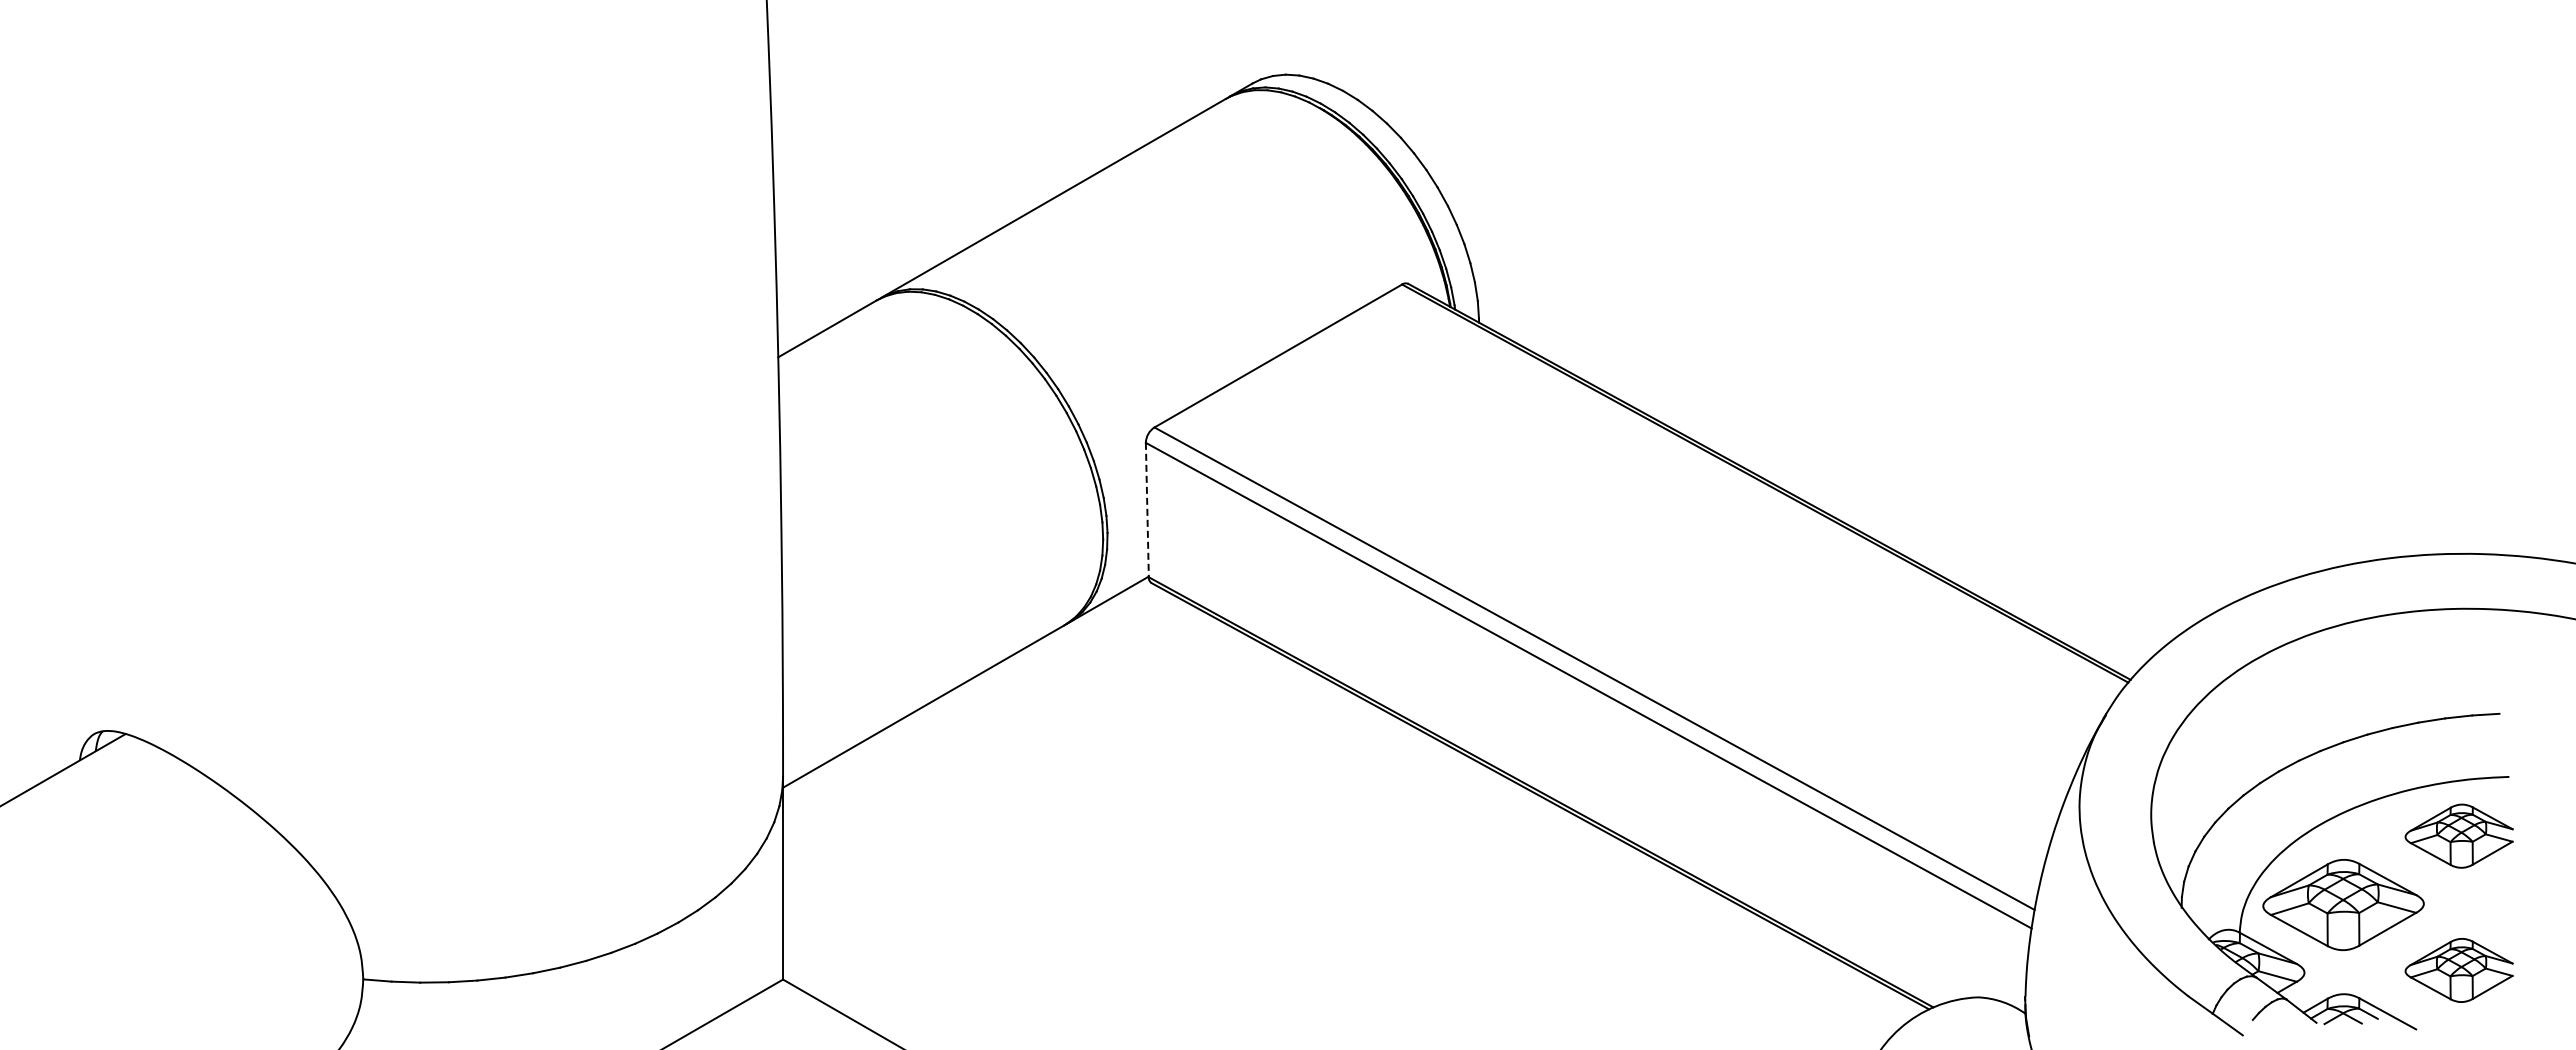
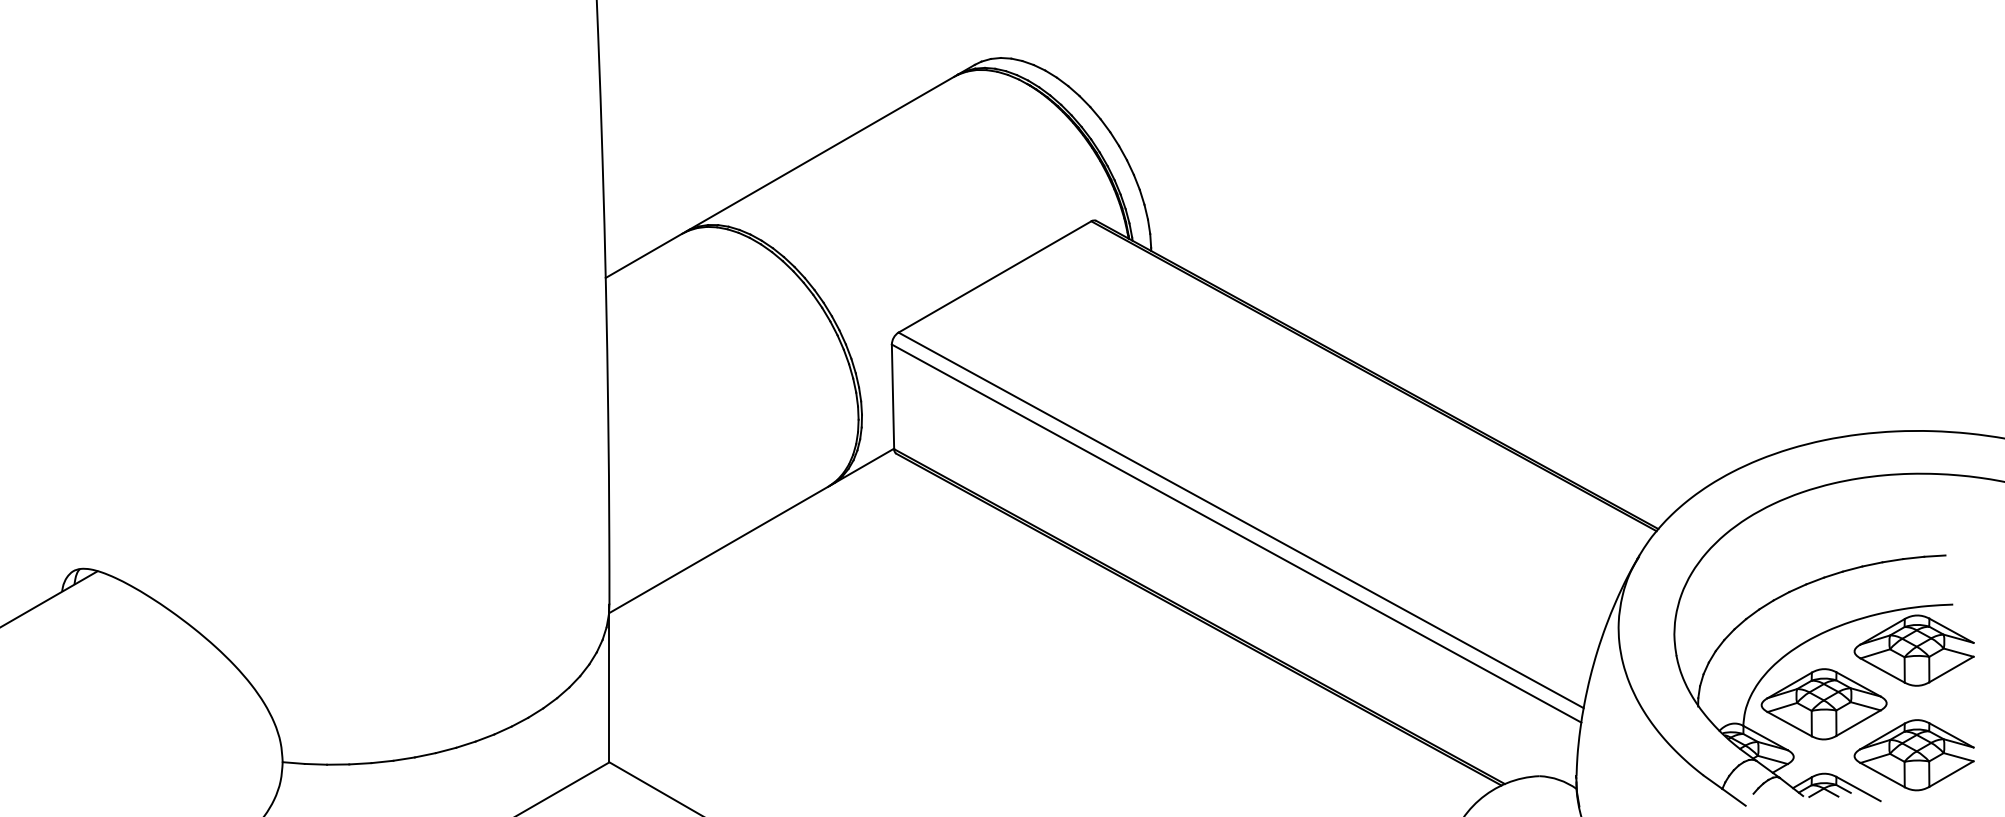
line: (1147, 510) -> (893, 397), dashed -> solid
part: (2458, 836) -> (1913, 650), size x1.43
part: (2458, 970) -> (1913, 755), size x1.43

